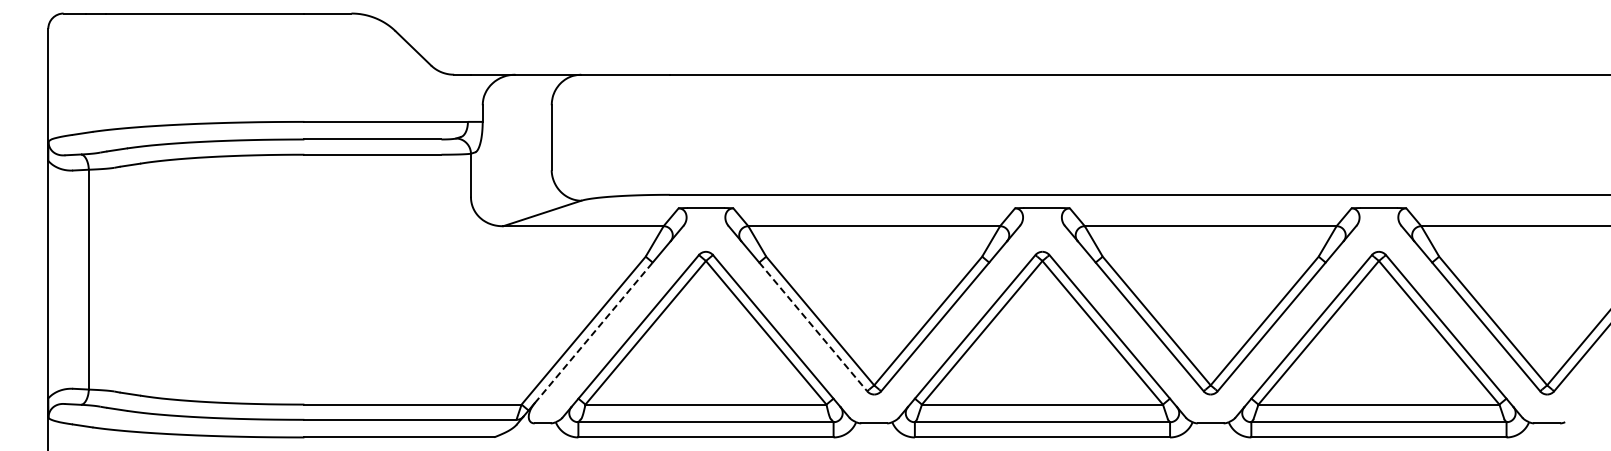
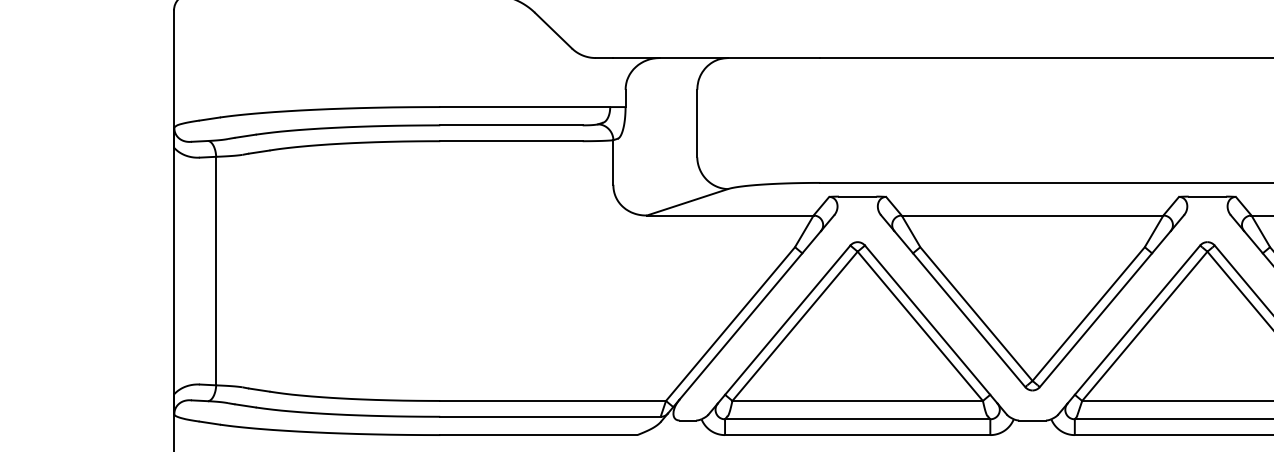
line: (813, 326) -> (969, 319), dashed -> solid
line: (593, 332) -> (740, 326), dashed -> solid

